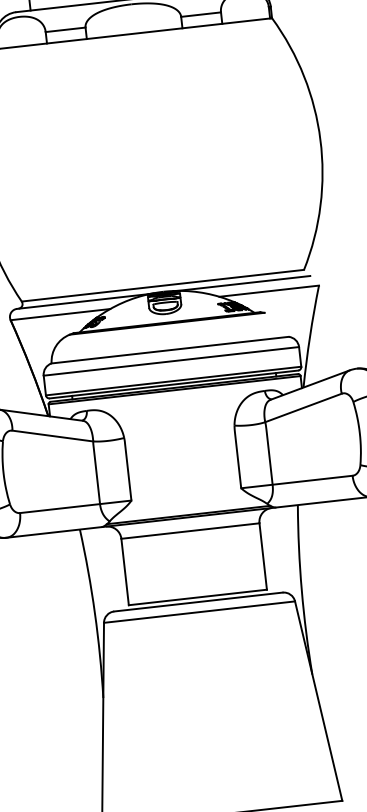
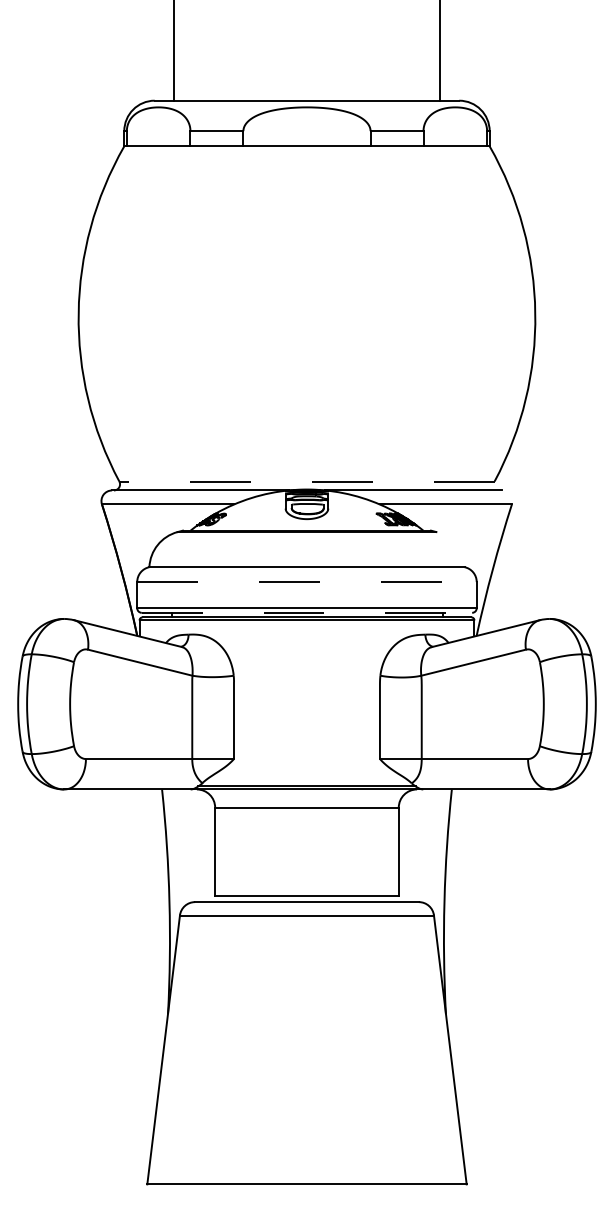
line: (162, 285) -> (306, 481), solid -> dashed
line: (171, 361) -> (306, 582), solid -> dashed
line: (174, 384) -> (307, 612), solid -> dashed

